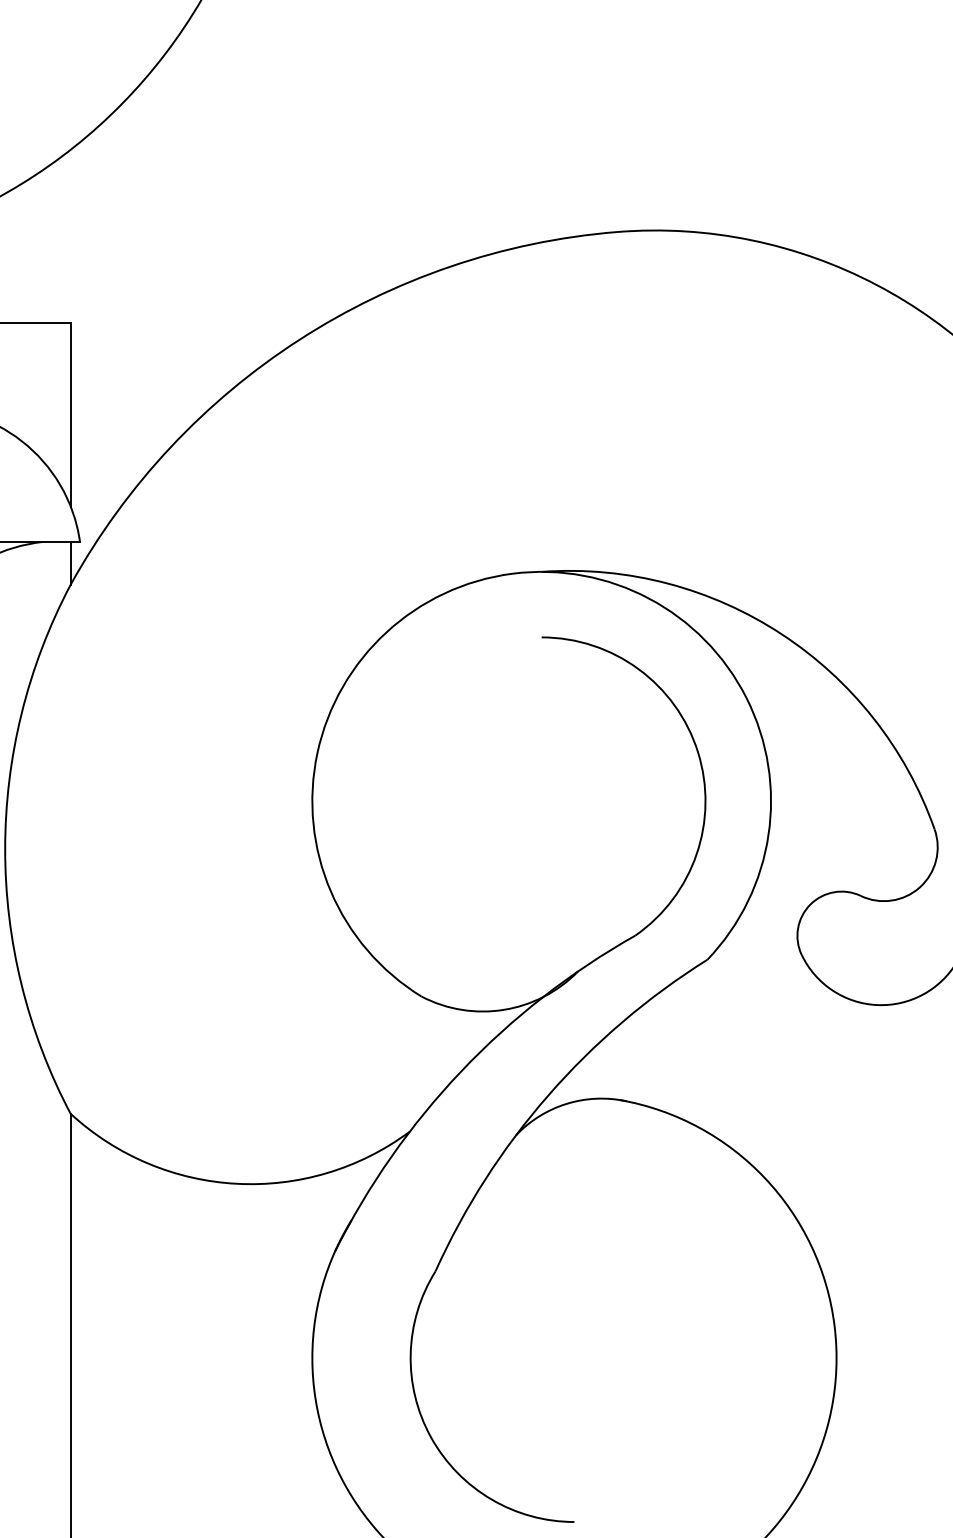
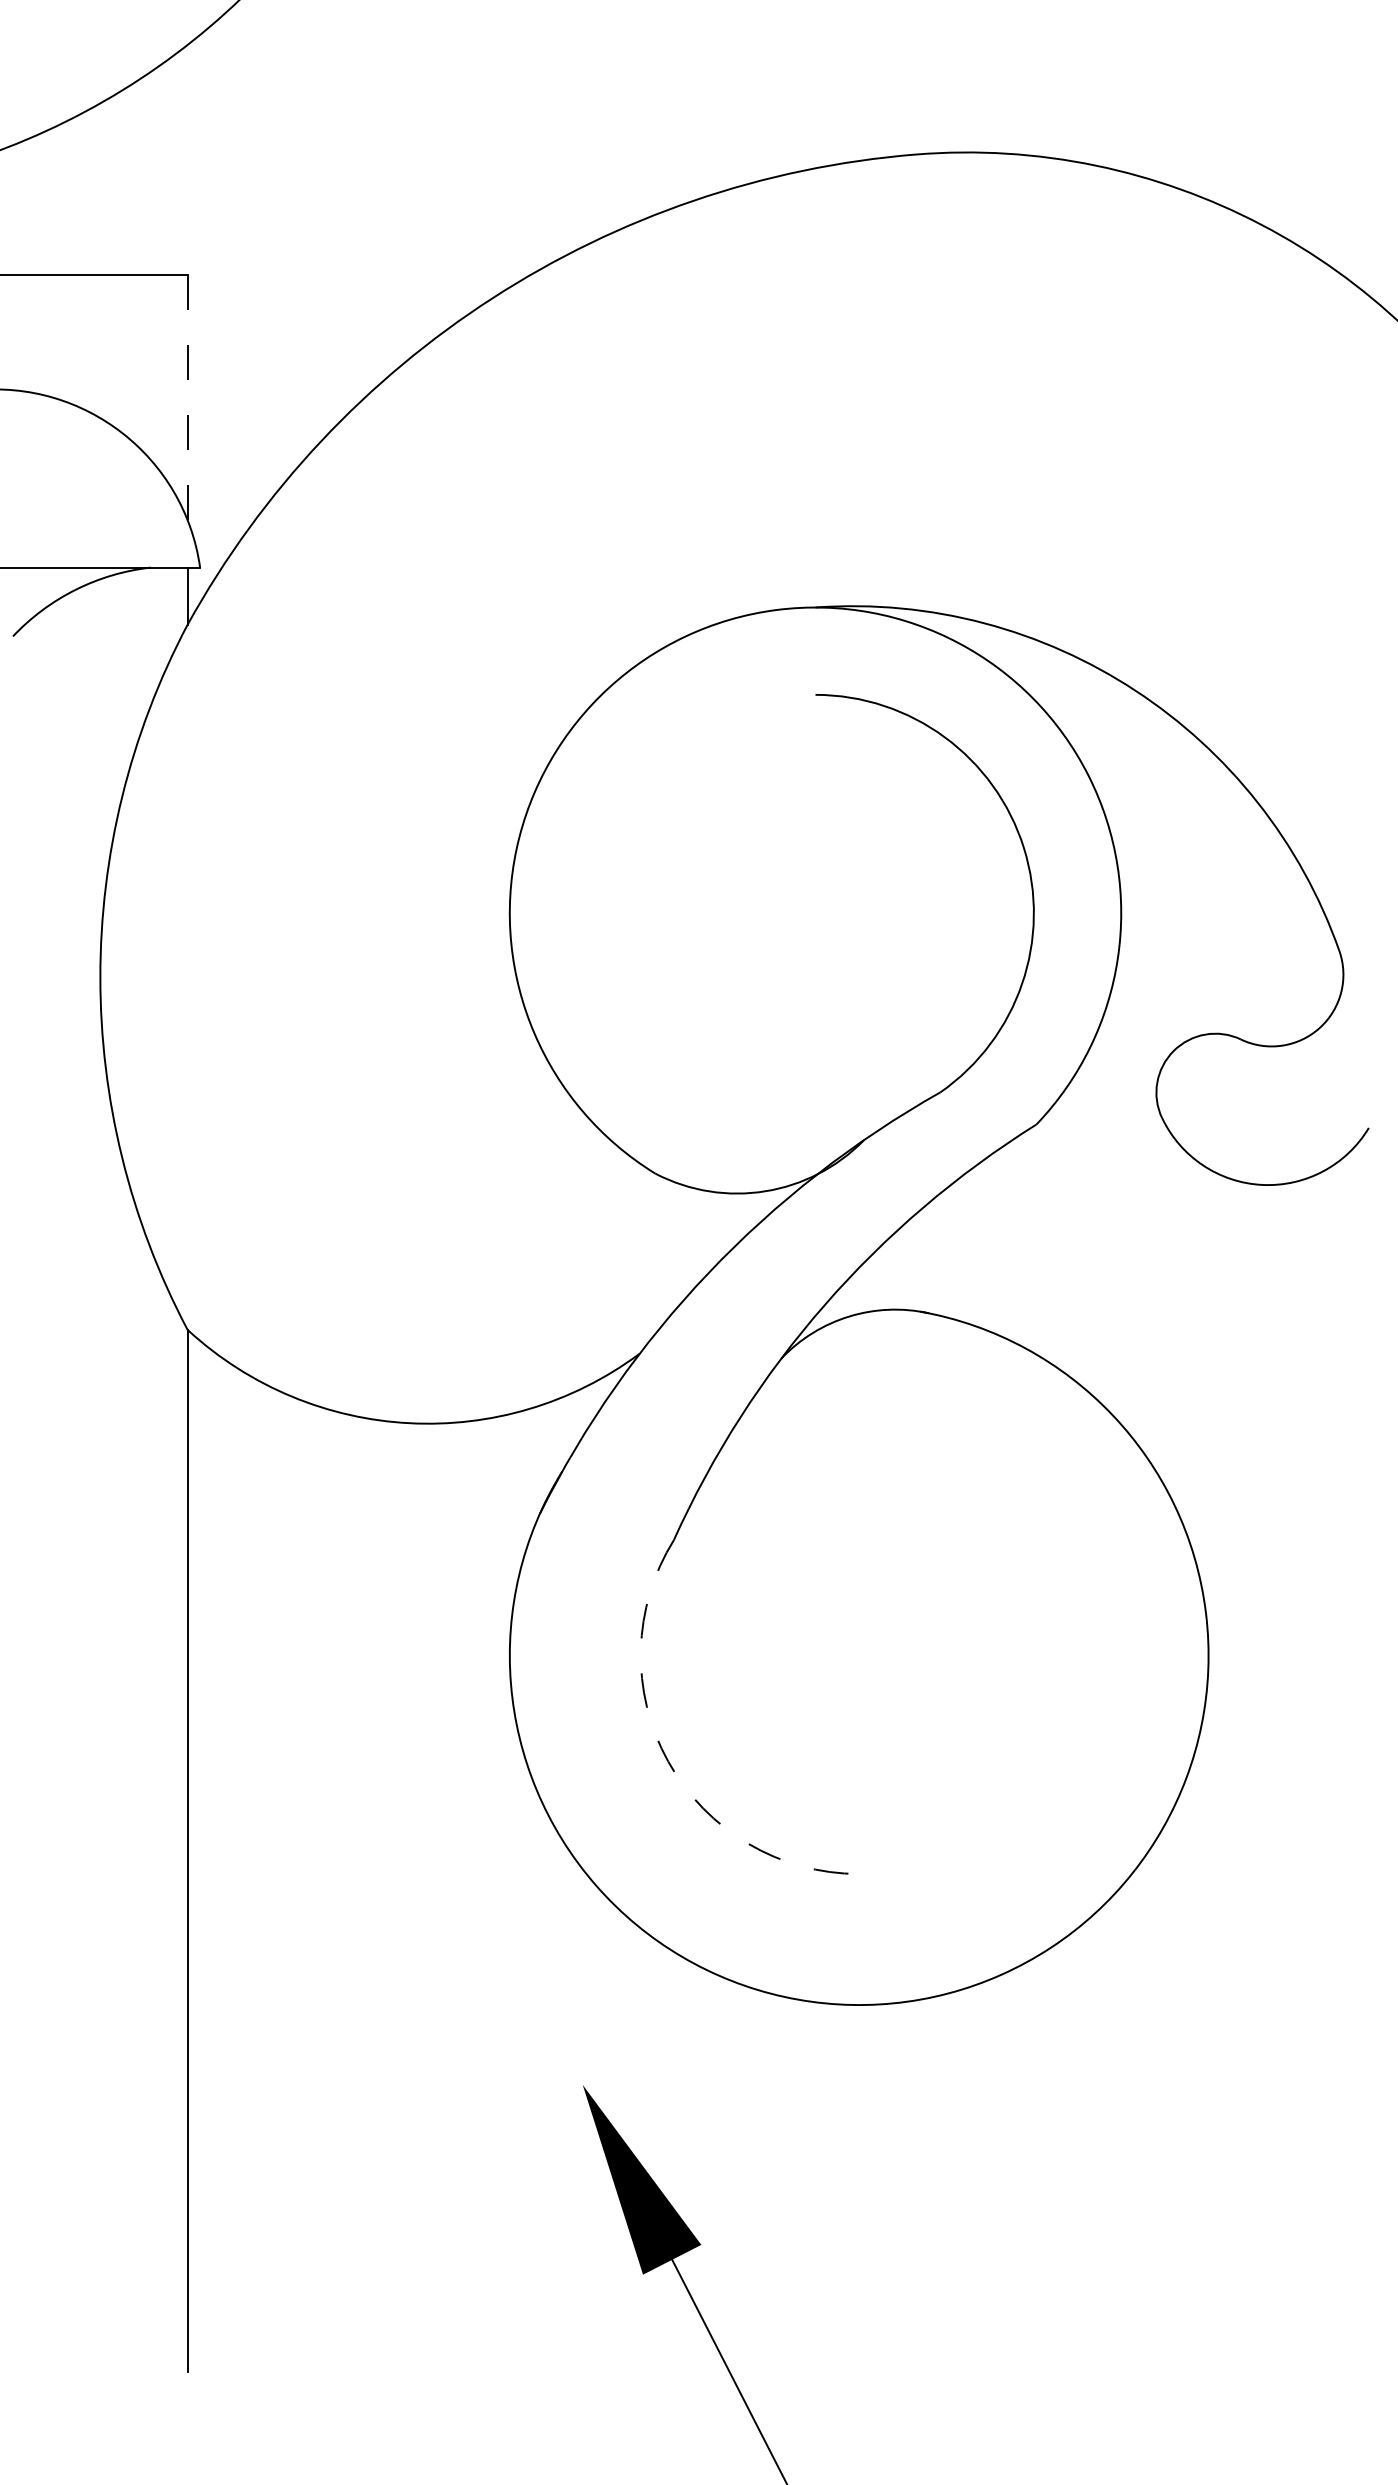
line: (70, 414) -> (187, 397), solid -> dashed
arc: (431, 1437) -> (668, 1761), solid -> dashed

